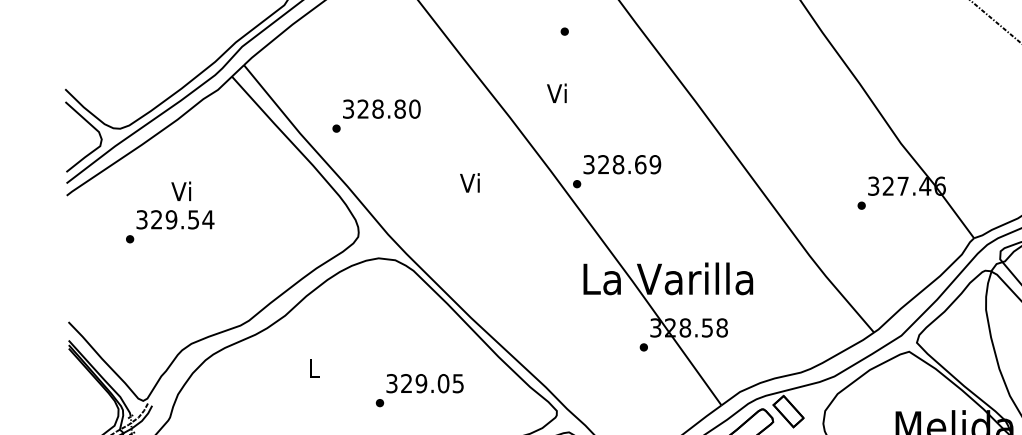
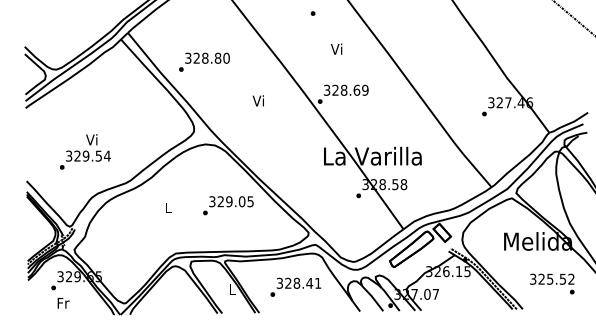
text: (556, 92) -> (336, 48), moved
text: (170, 211) -> (85, 151), moved
text: (419, 390) -> (228, 205), moved

